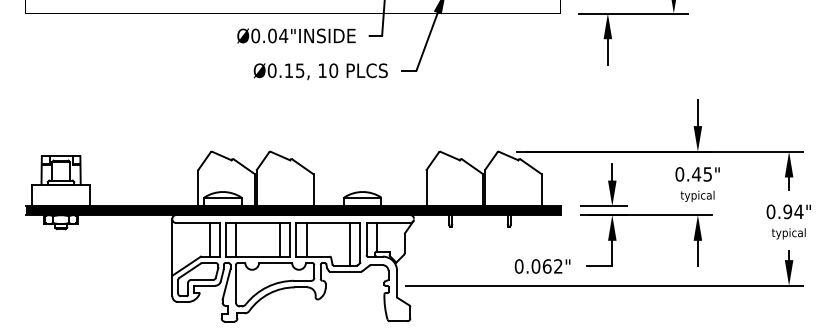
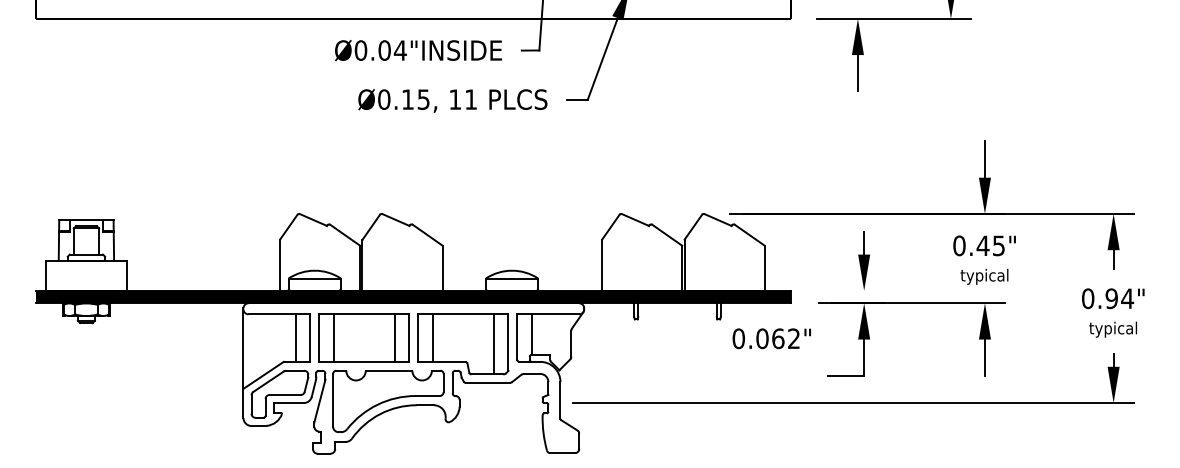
text: (334, 70) -> (471, 99), 10 -> 11
line: (603, 206) -> (851, 290), removed
text: (542, 266) -> (771, 338), moved

